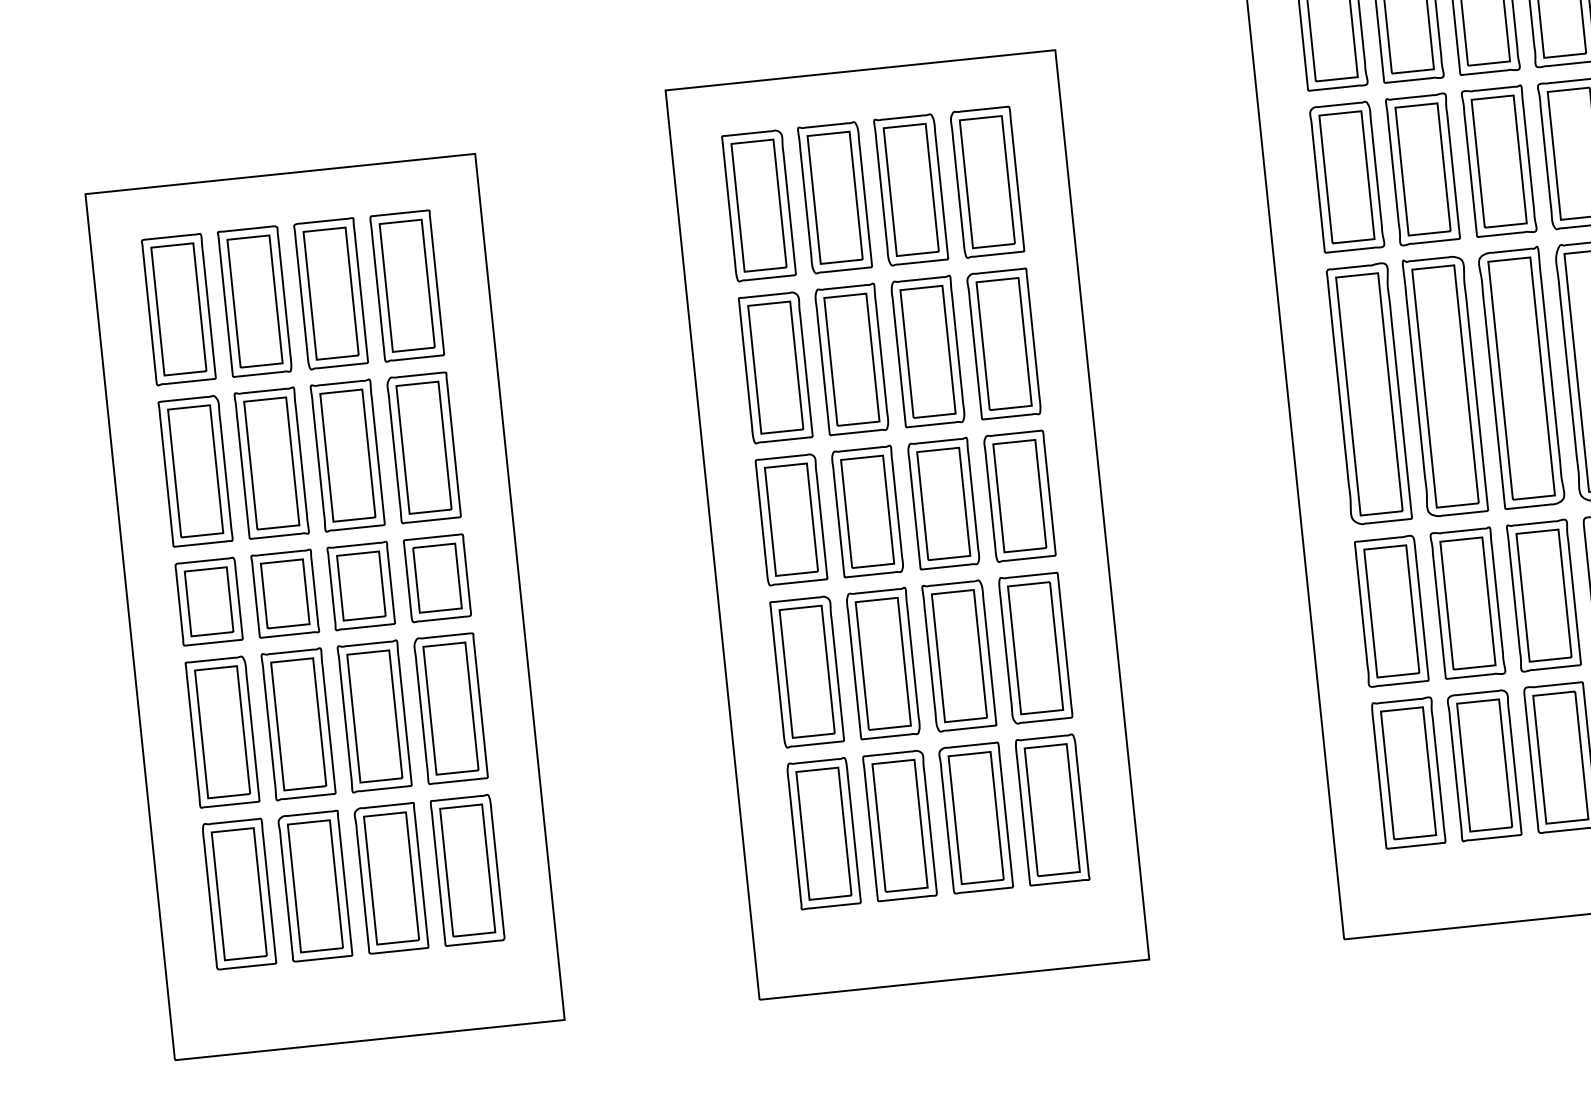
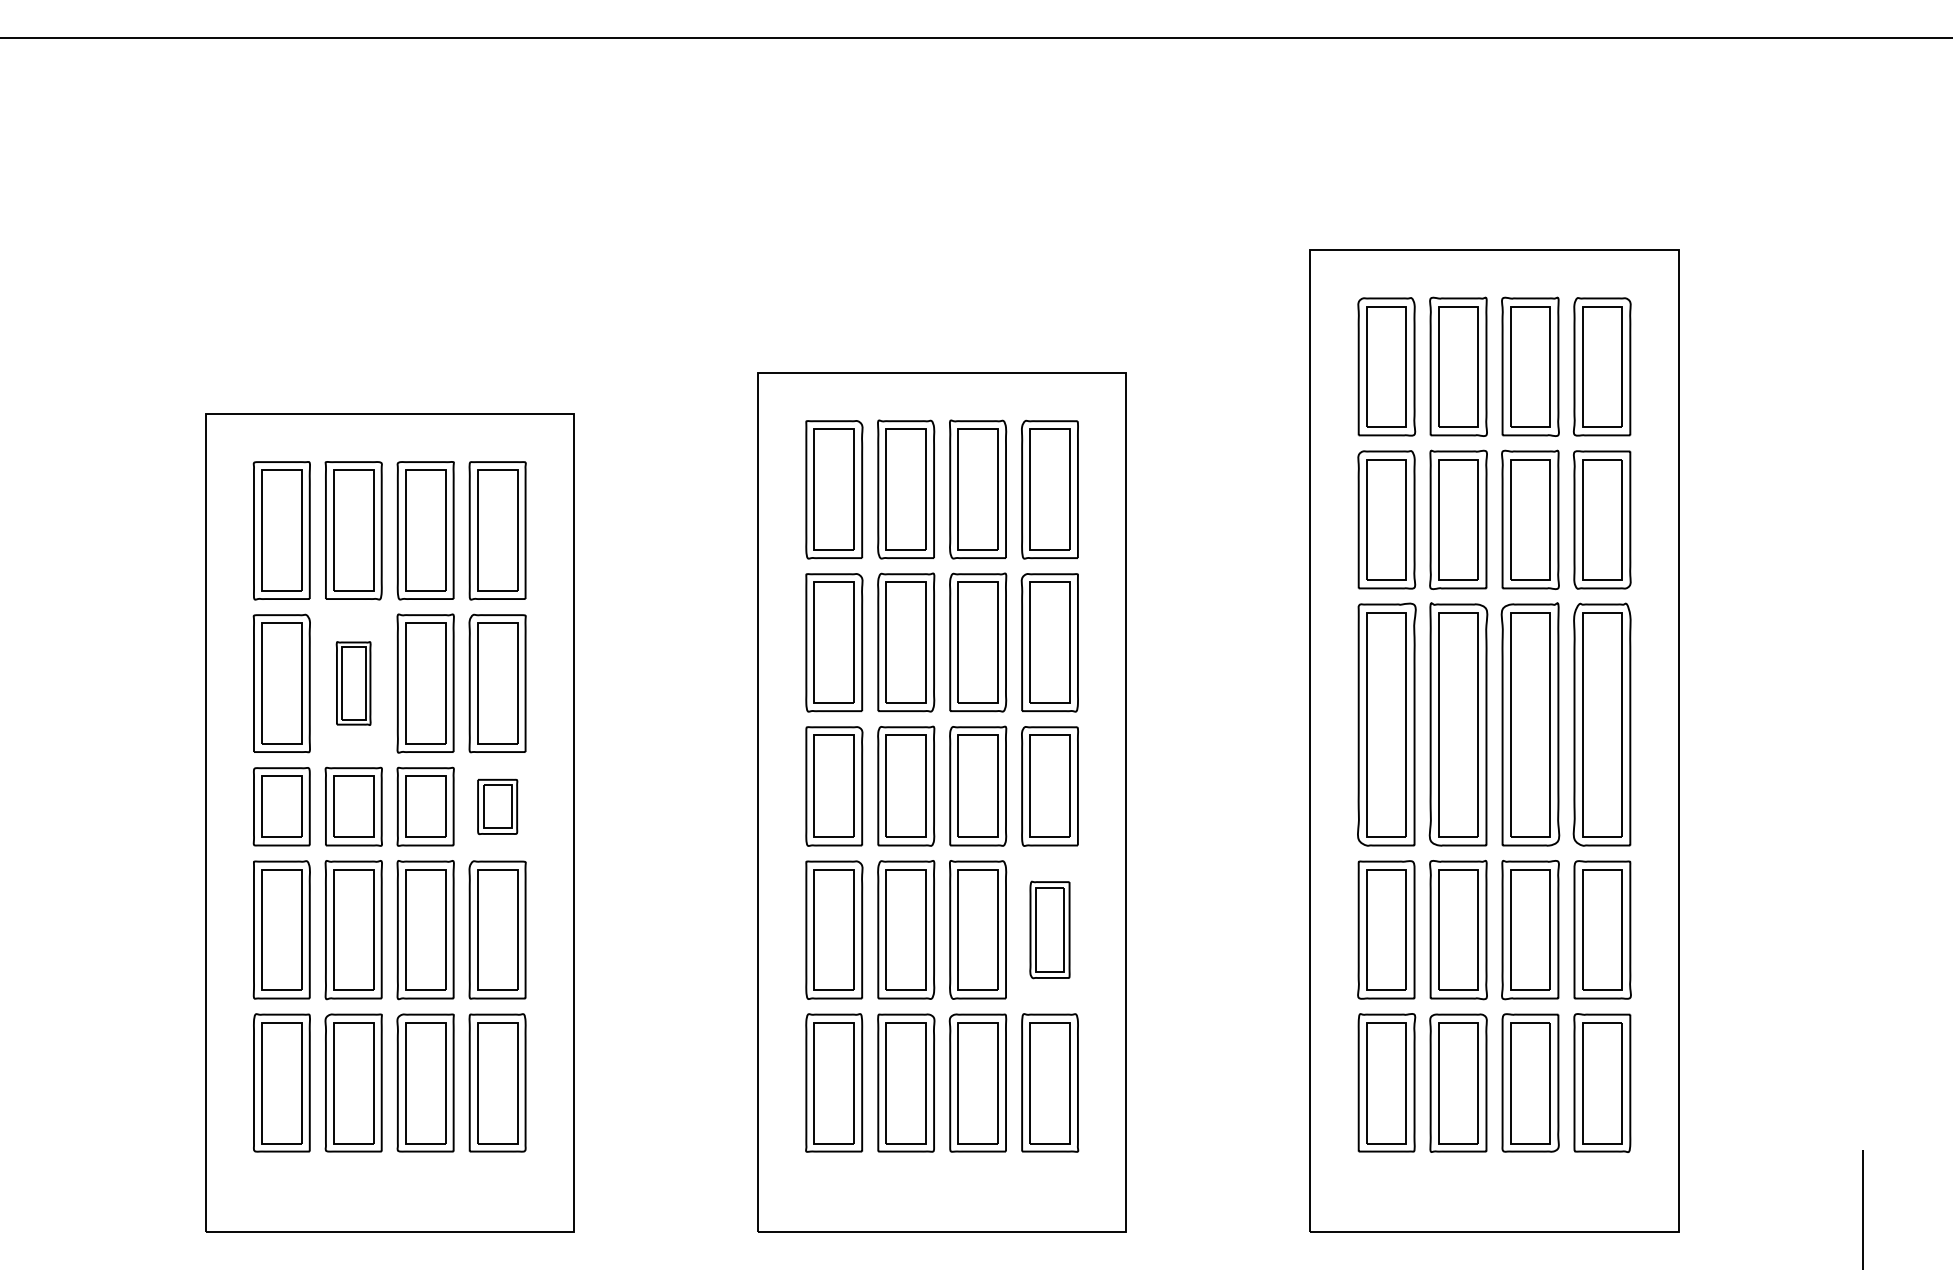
part: (271, 463) -> (353, 683), size x0.6
part: (437, 577) -> (497, 806), size x0.7
part: (1034, 647) -> (1049, 929), size x0.7

